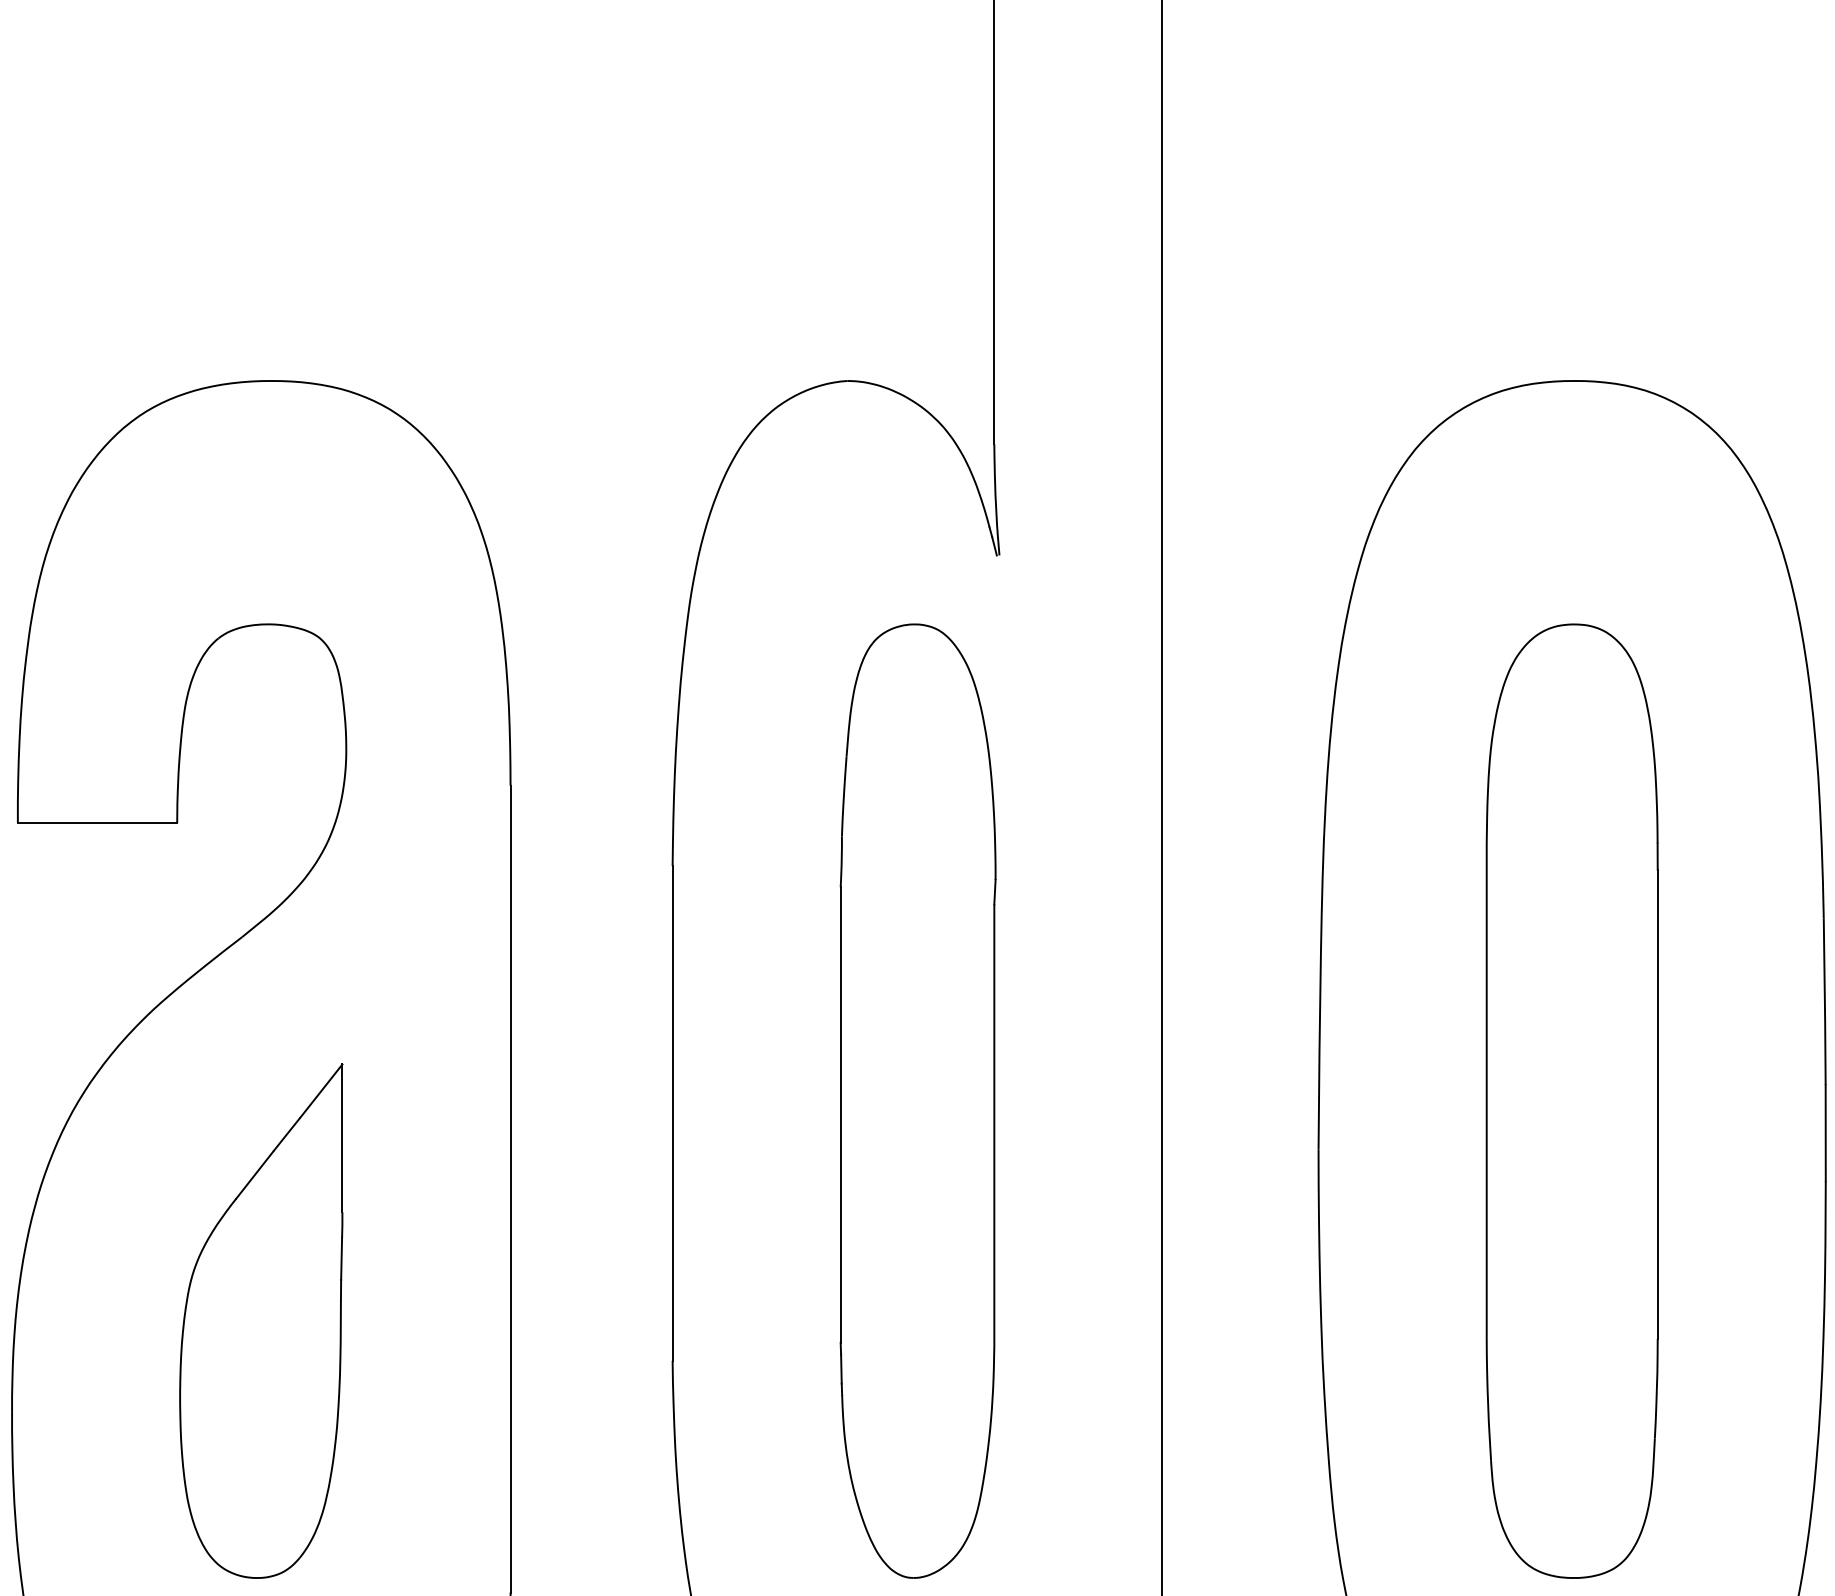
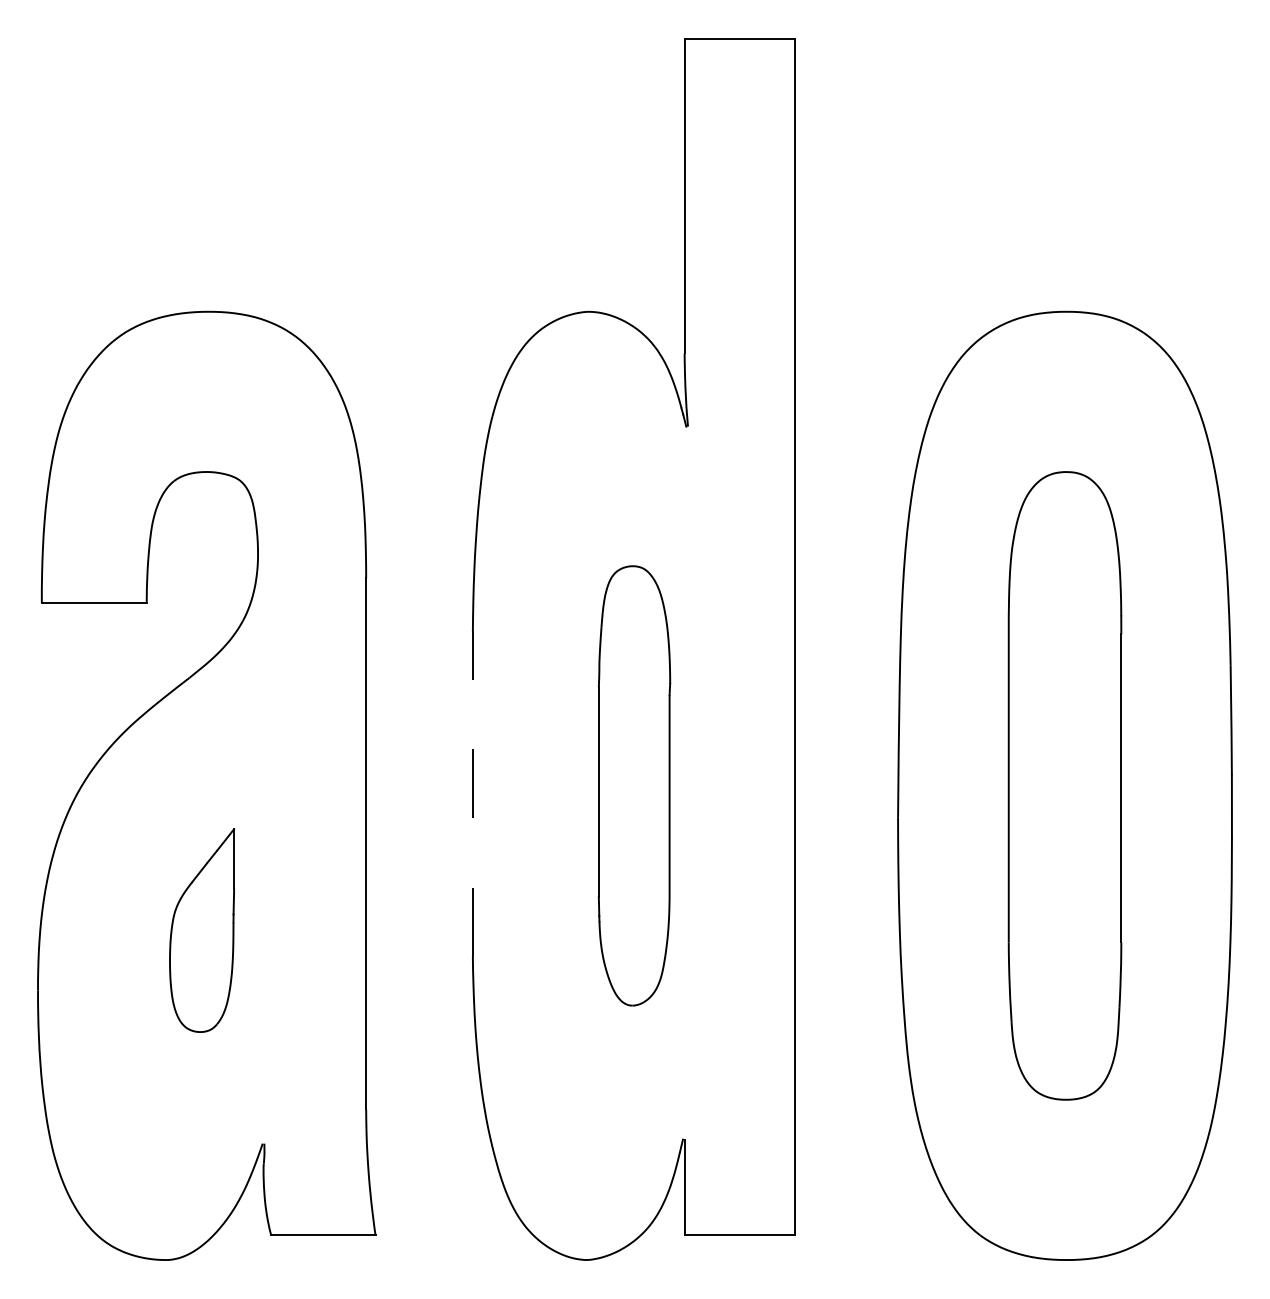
part: (918, 1100) -> (634, 785), size x0.7
line: (672, 1112) -> (472, 793), solid -> dashed
part: (260, 1320) -> (201, 930), size x0.6

